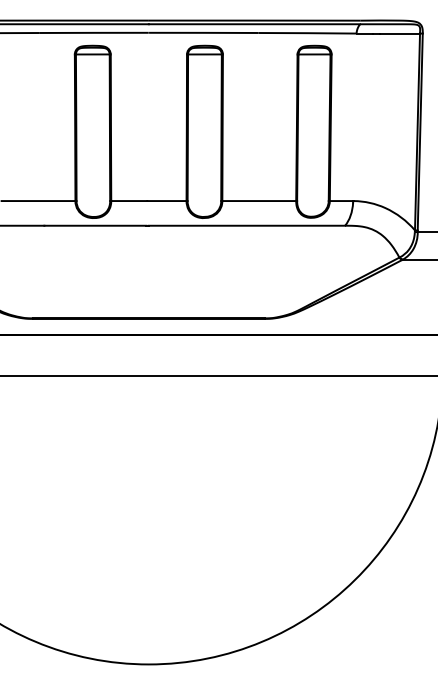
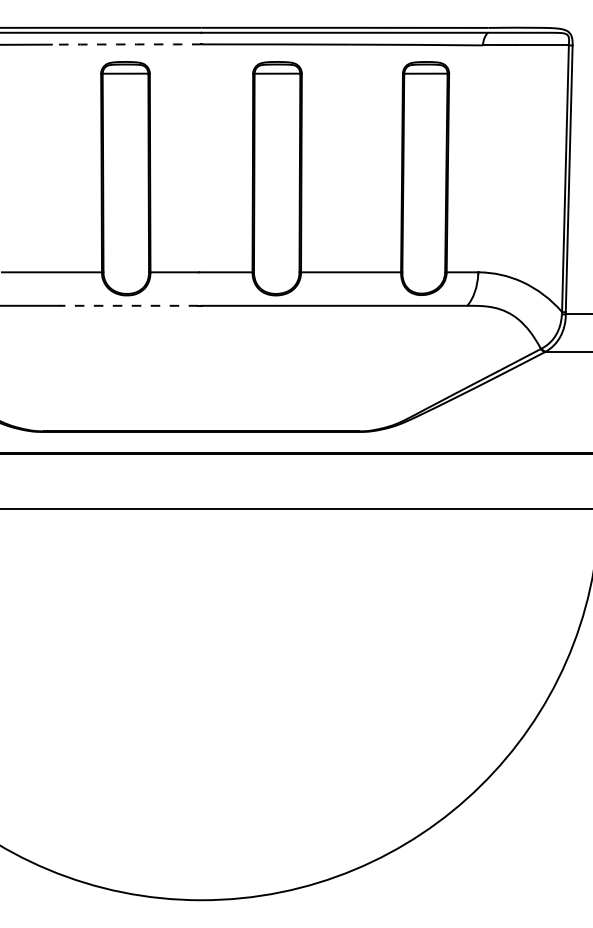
arc: (93, 32) -> (126, 43), solid -> dashed
line: (94, 225) -> (127, 305), solid -> dashed

